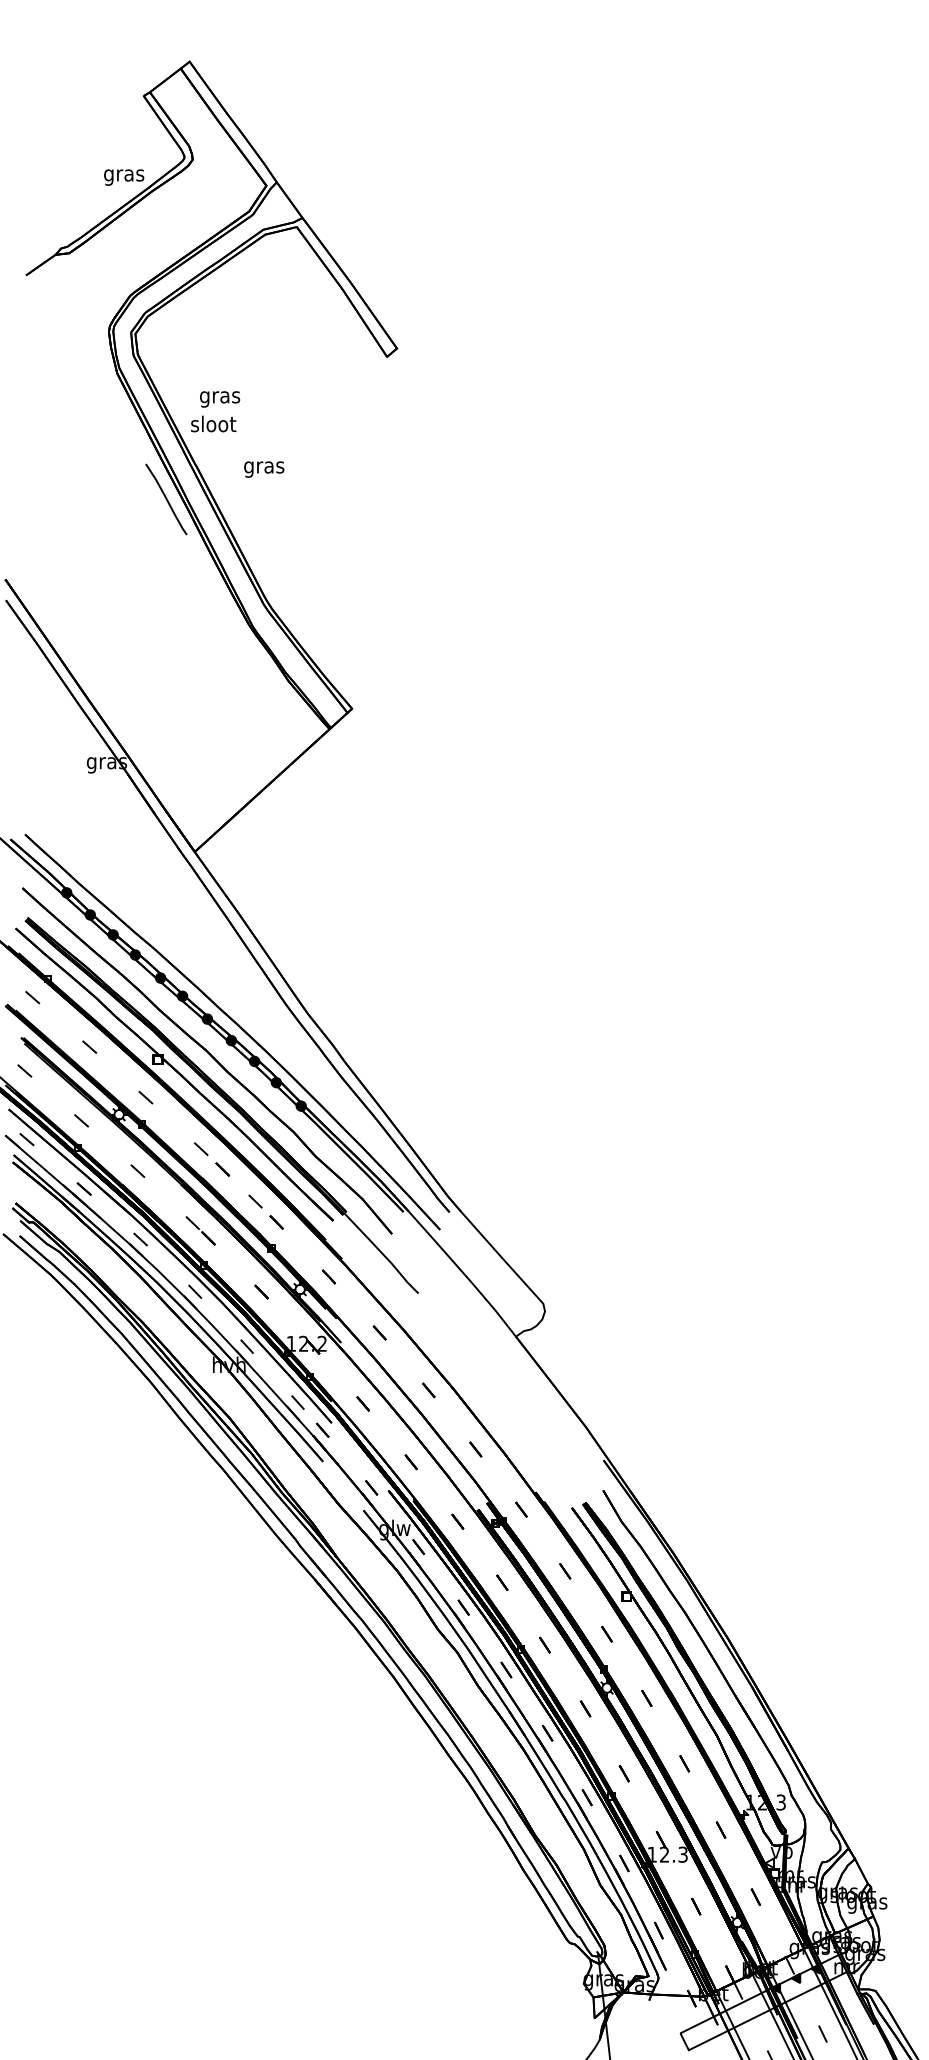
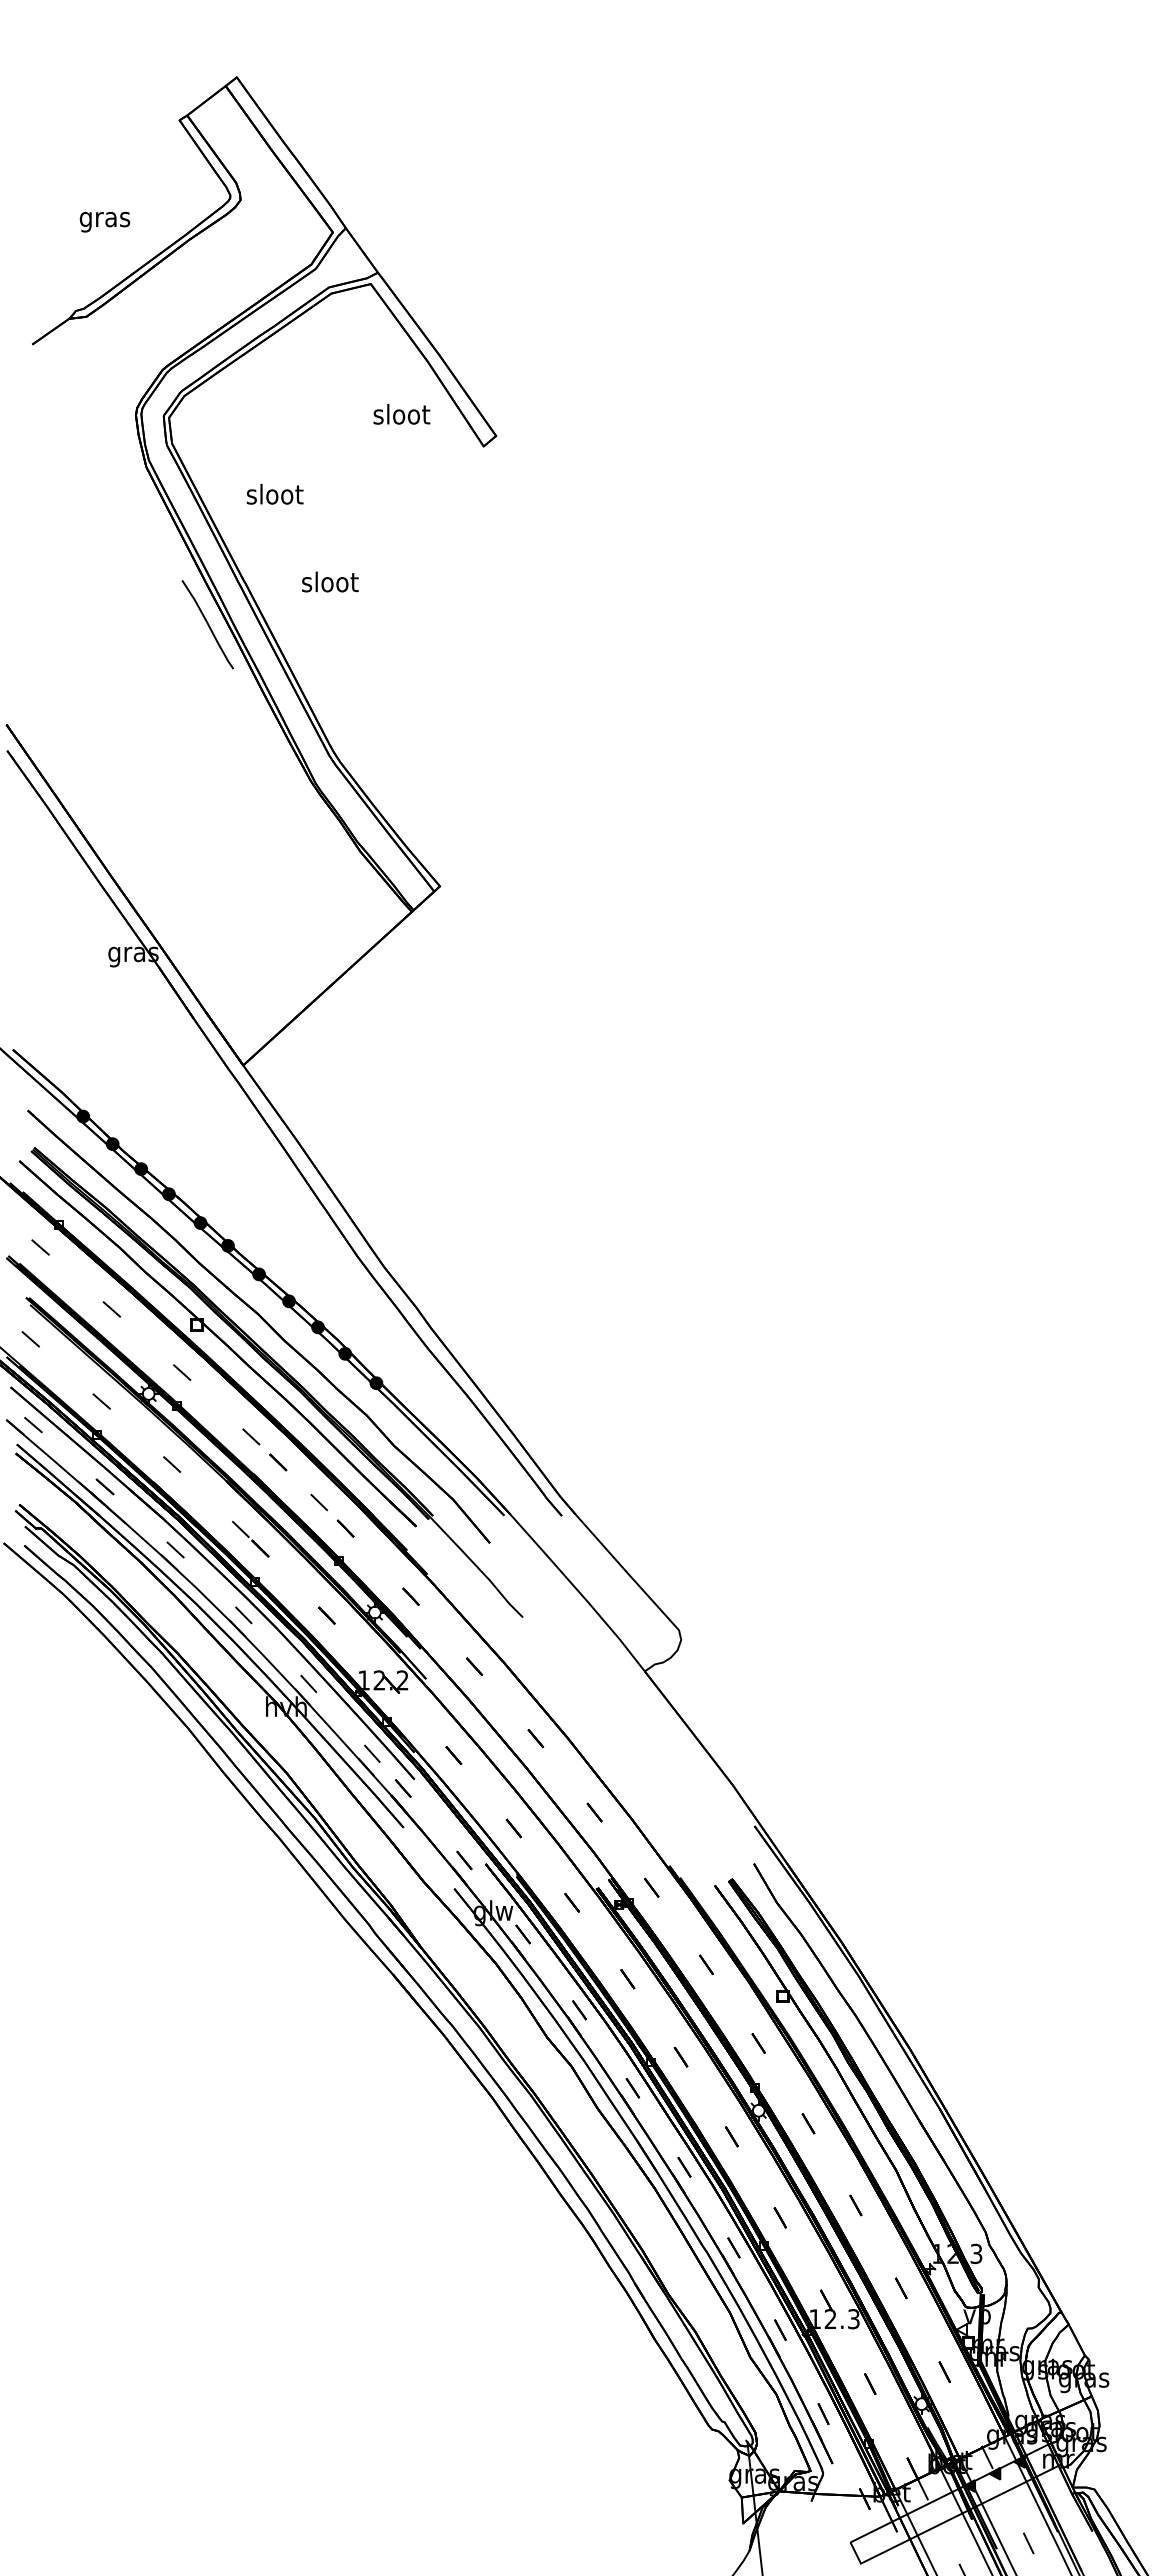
text: (123, 177) -> (104, 222), moved
text: (219, 396) -> (274, 496), gras -> sloot
text: (213, 424) -> (401, 414), moved
text: (264, 467) -> (330, 584), gras -> sloot
part: (238, 1026) -> (297, 1283), removed

